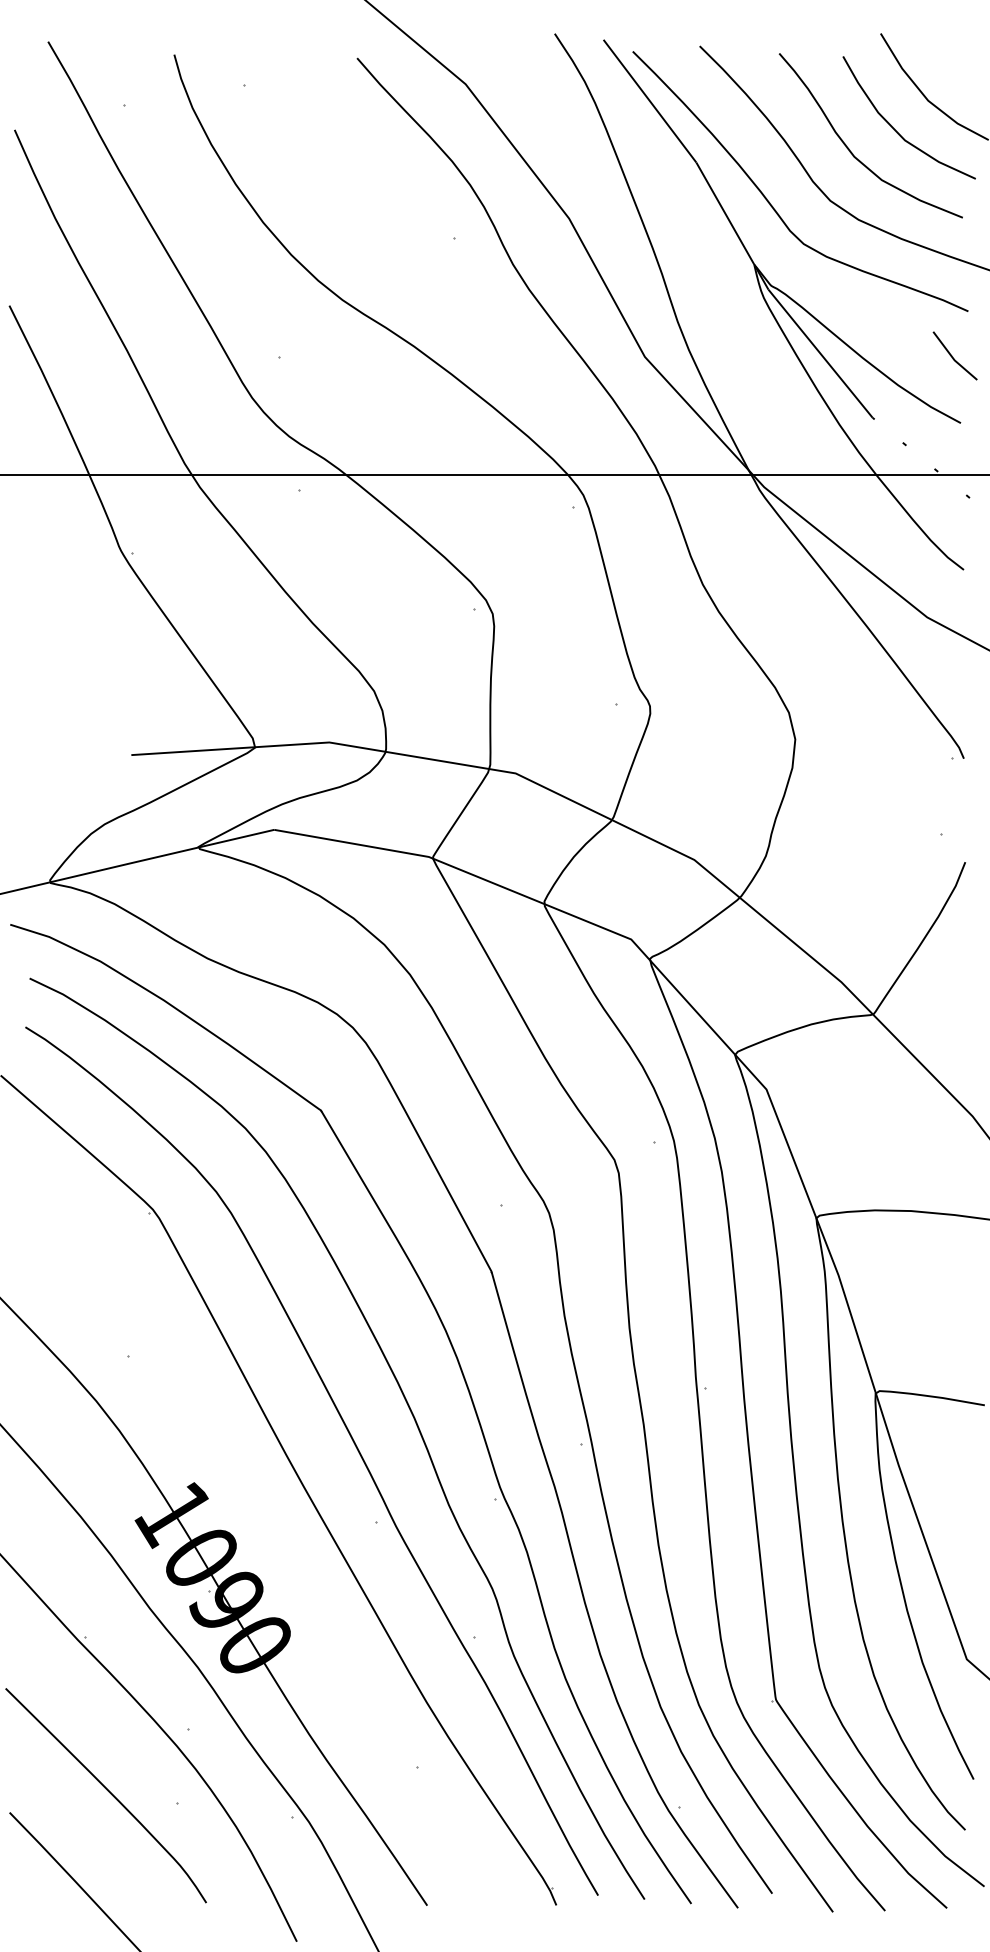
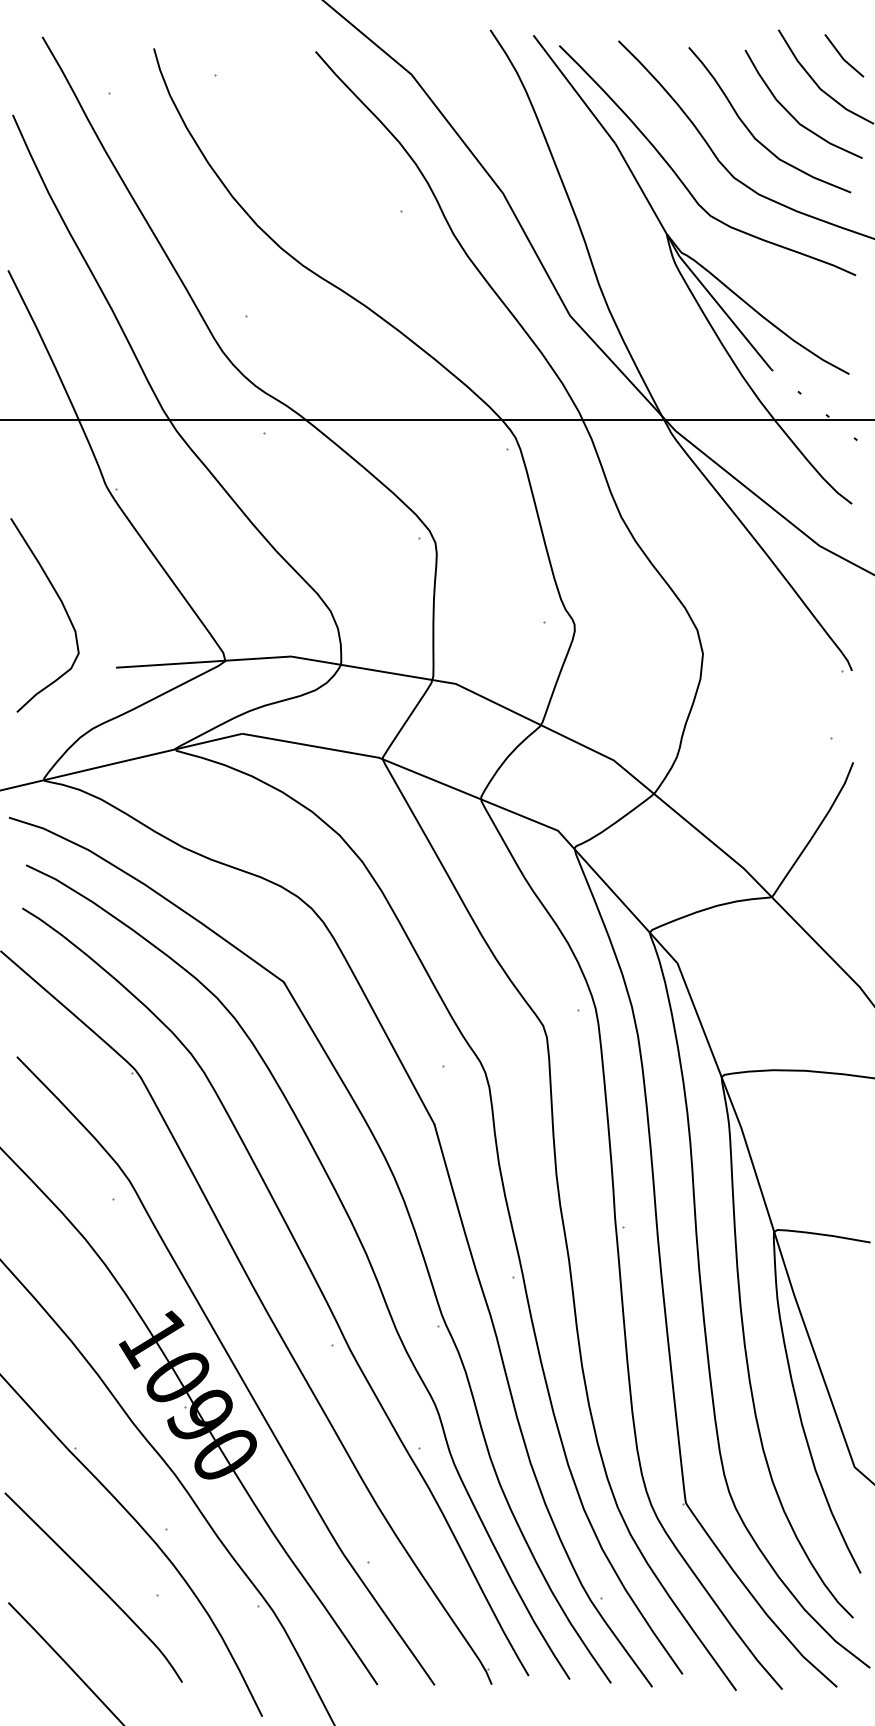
line: (953, 356) -> (842, 56), moved
curve: (70, 685) -> (62, 606), added
curve: (264, 1545) -> (233, 1366), added

